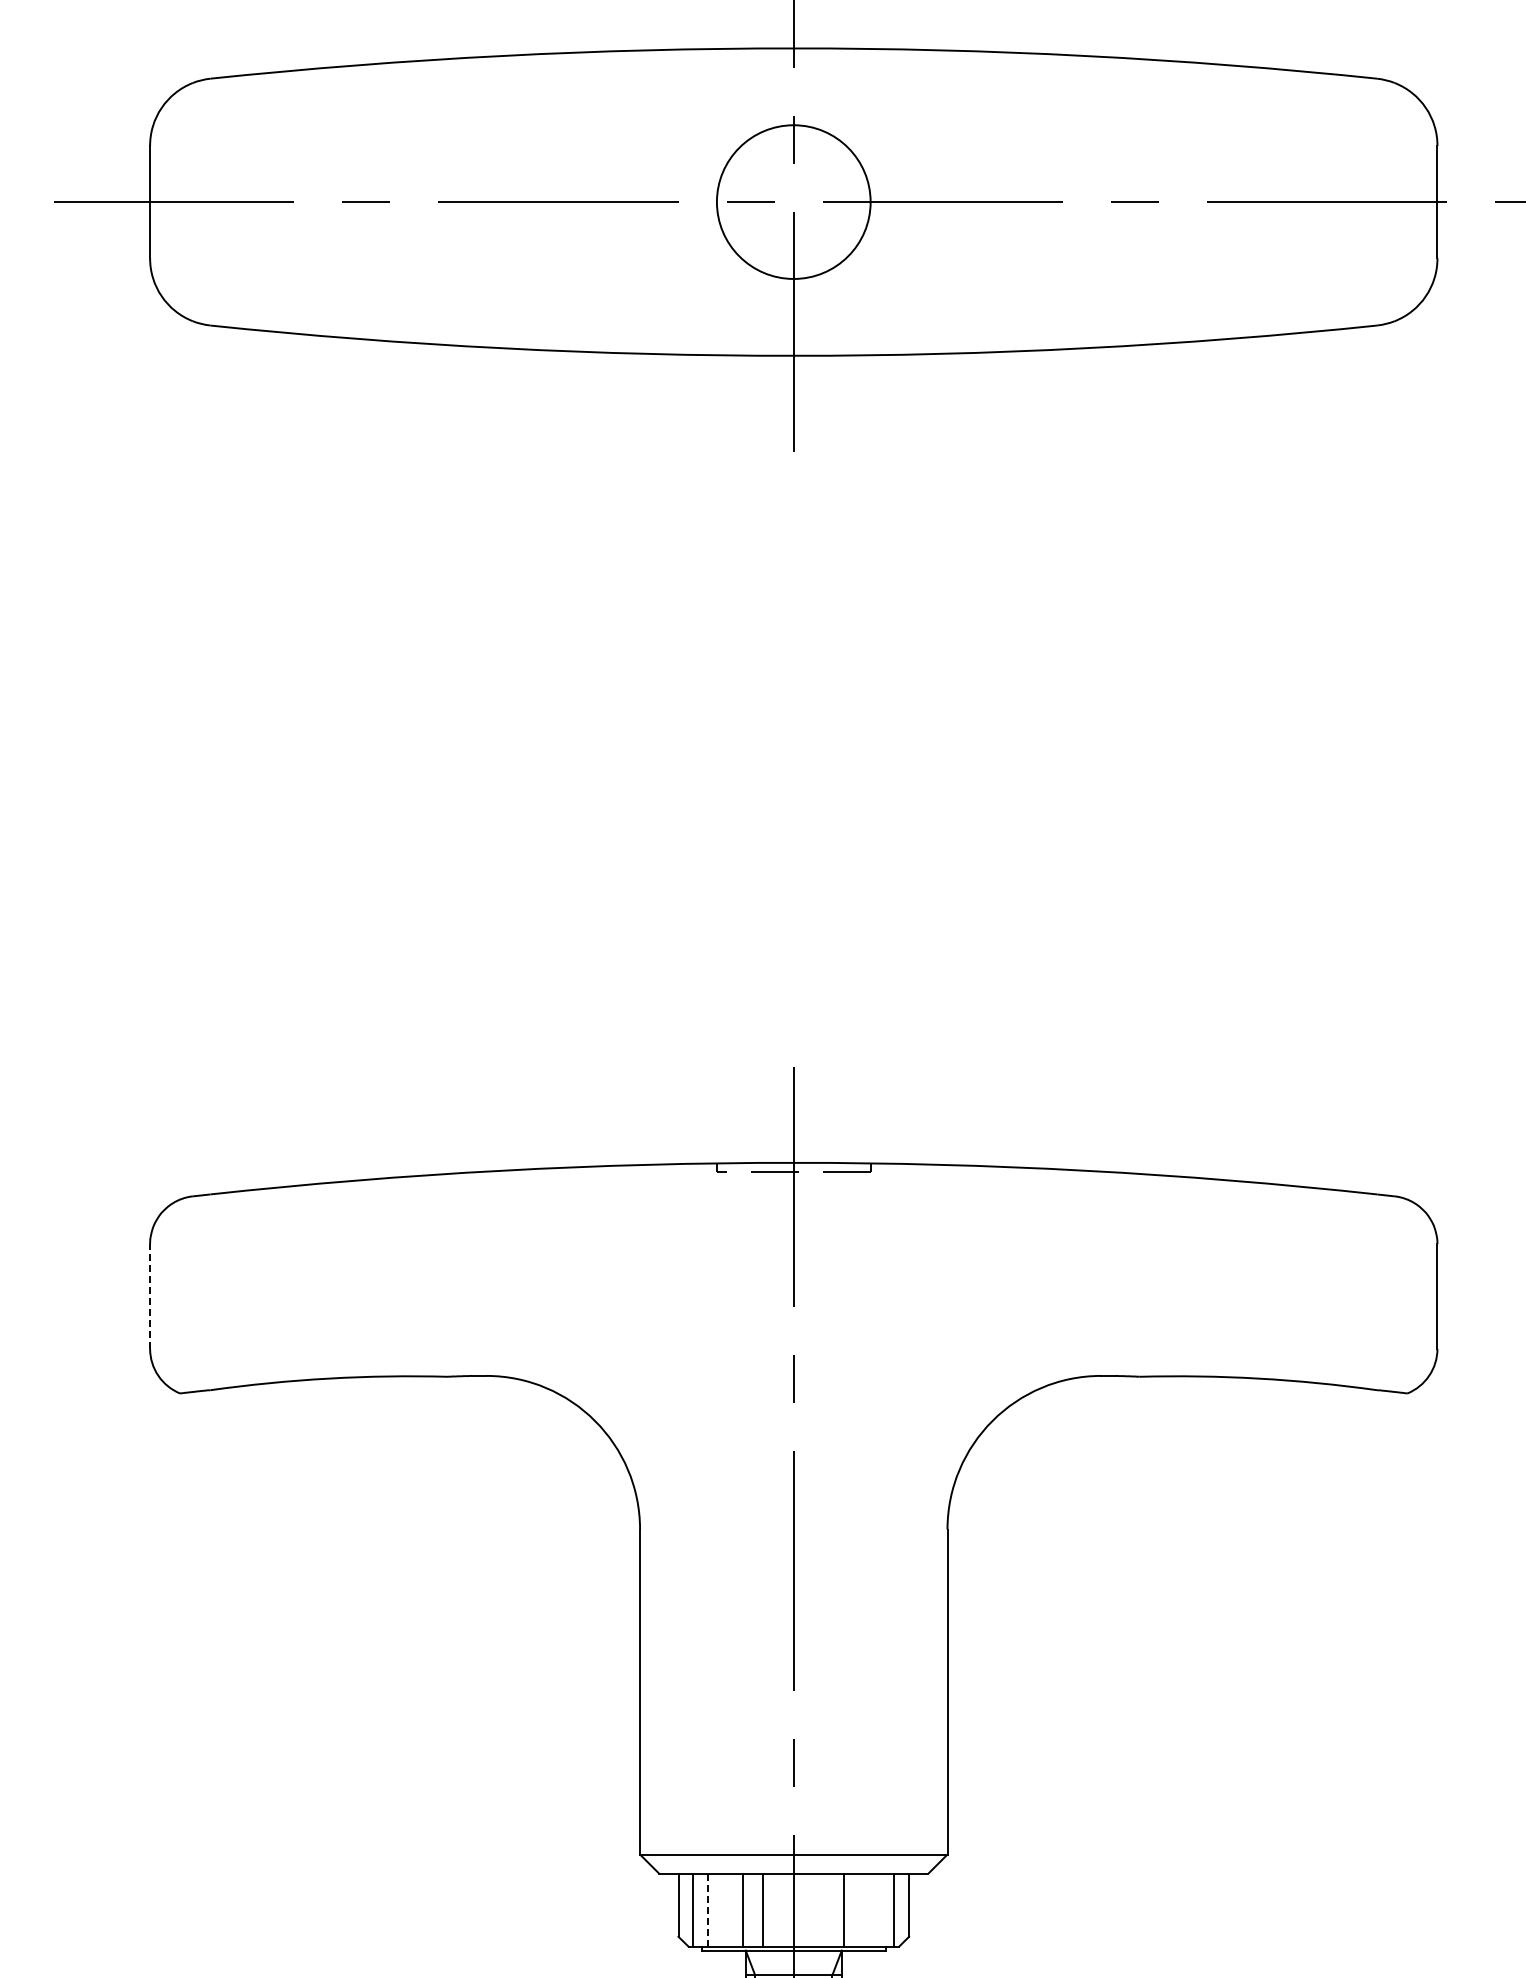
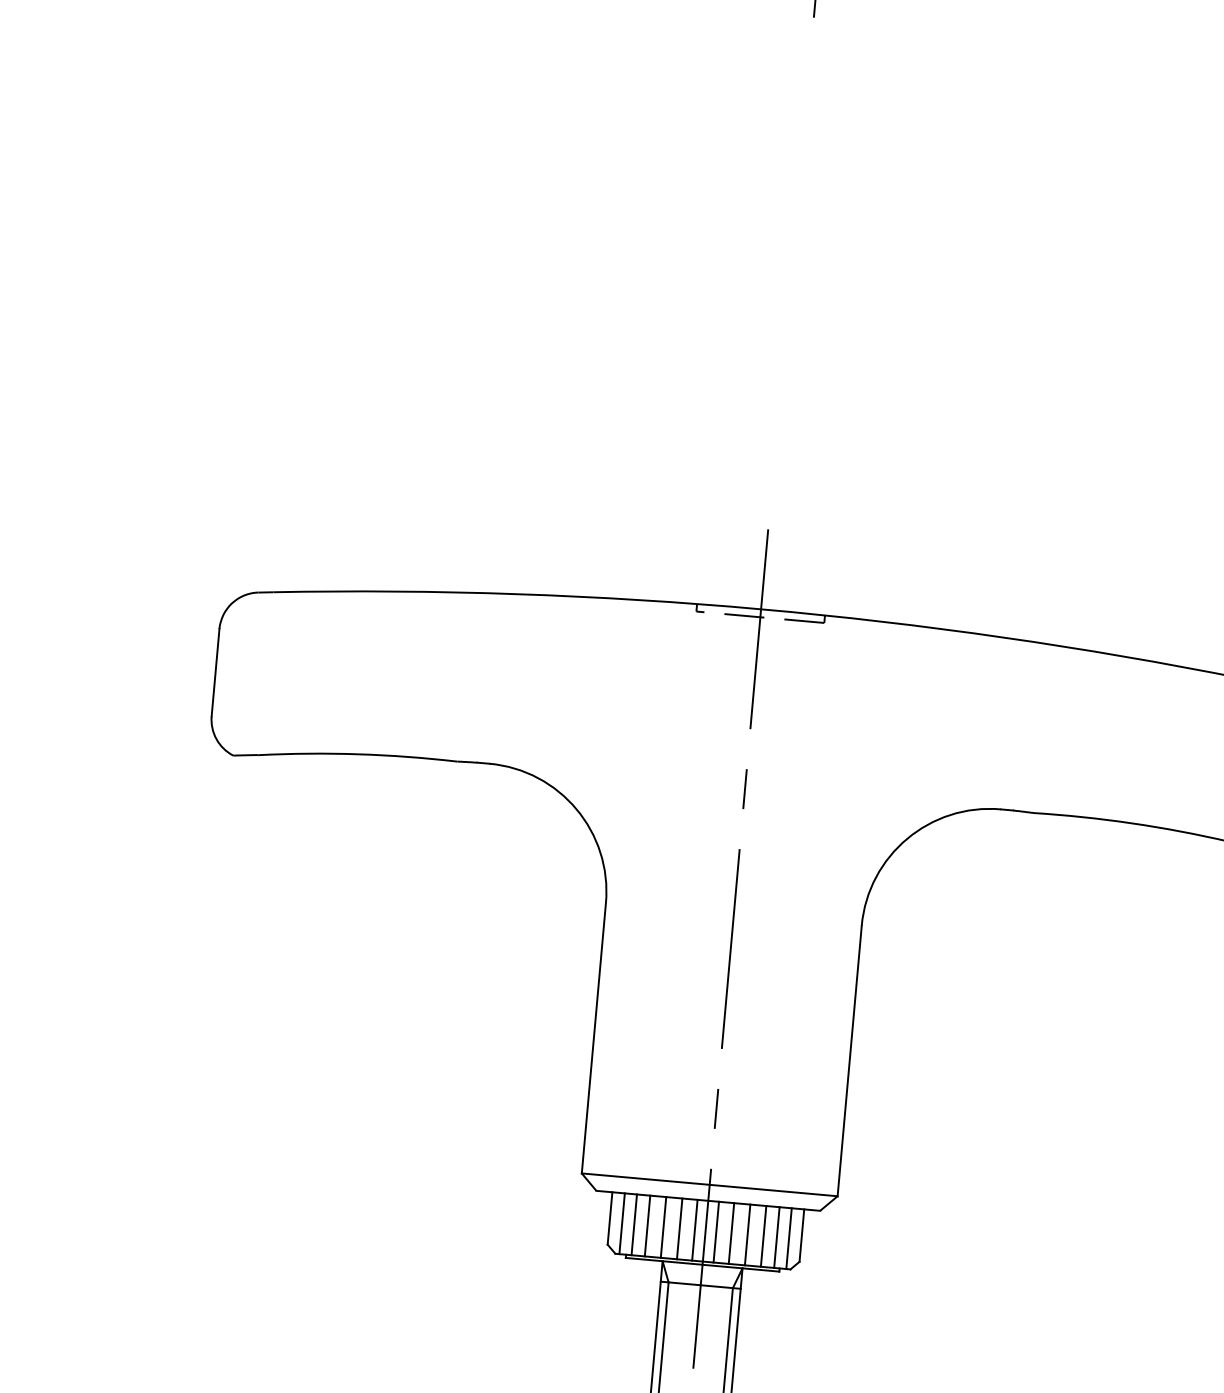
line: (150, 1295) -> (215, 671), dashed -> solid
line: (724, 1909) -> (647, 1225), added
line: (780, 1909) -> (694, 1229), added
line: (806, 1909) -> (716, 1231), added
line: (824, 1909) -> (731, 1232), added
line: (863, 1909) -> (763, 1235), added
line: (879, 1909) -> (776, 1236), added
line: (708, 1910) -> (634, 1225), dashed -> solid

